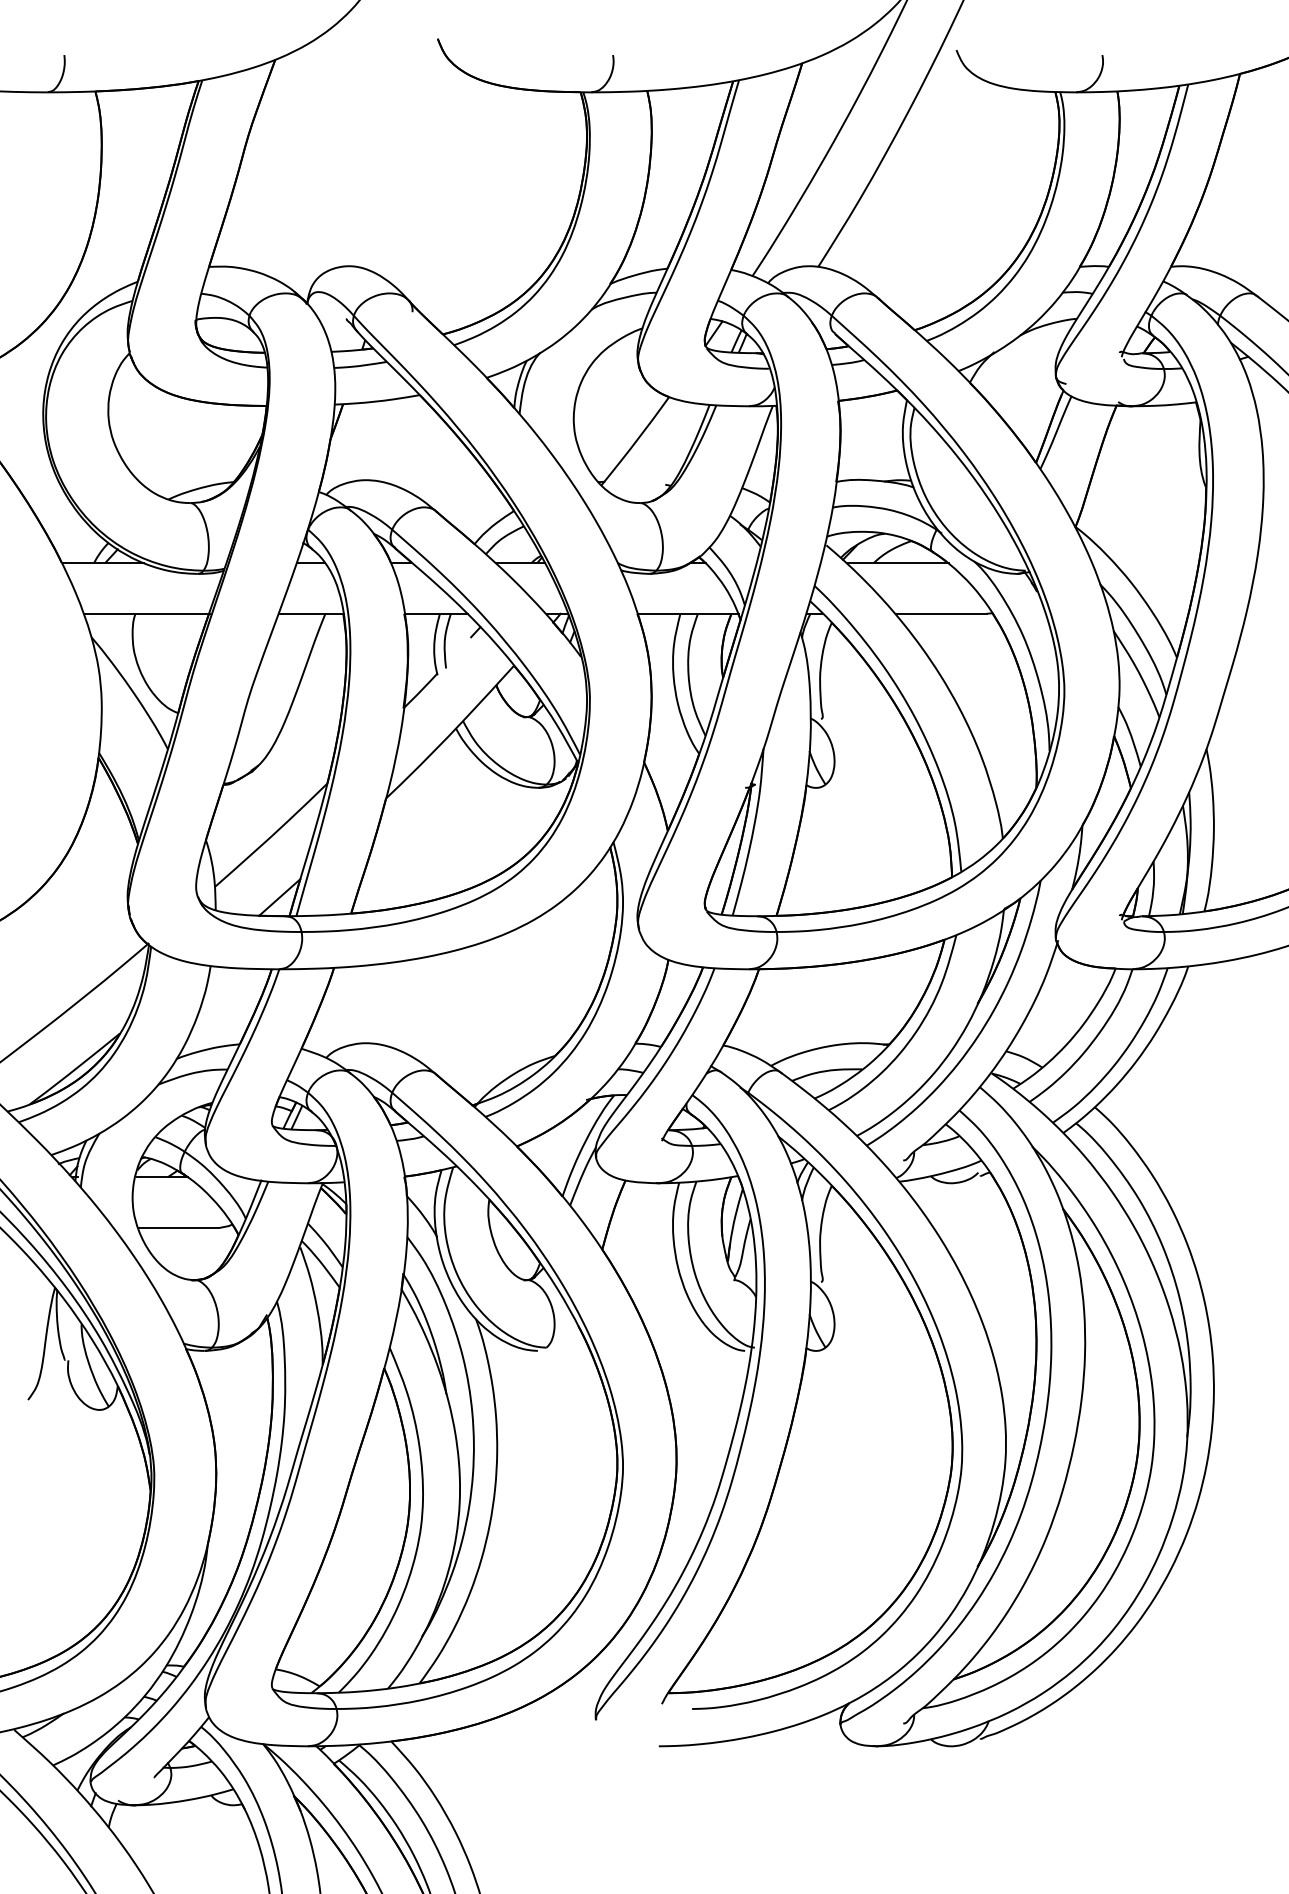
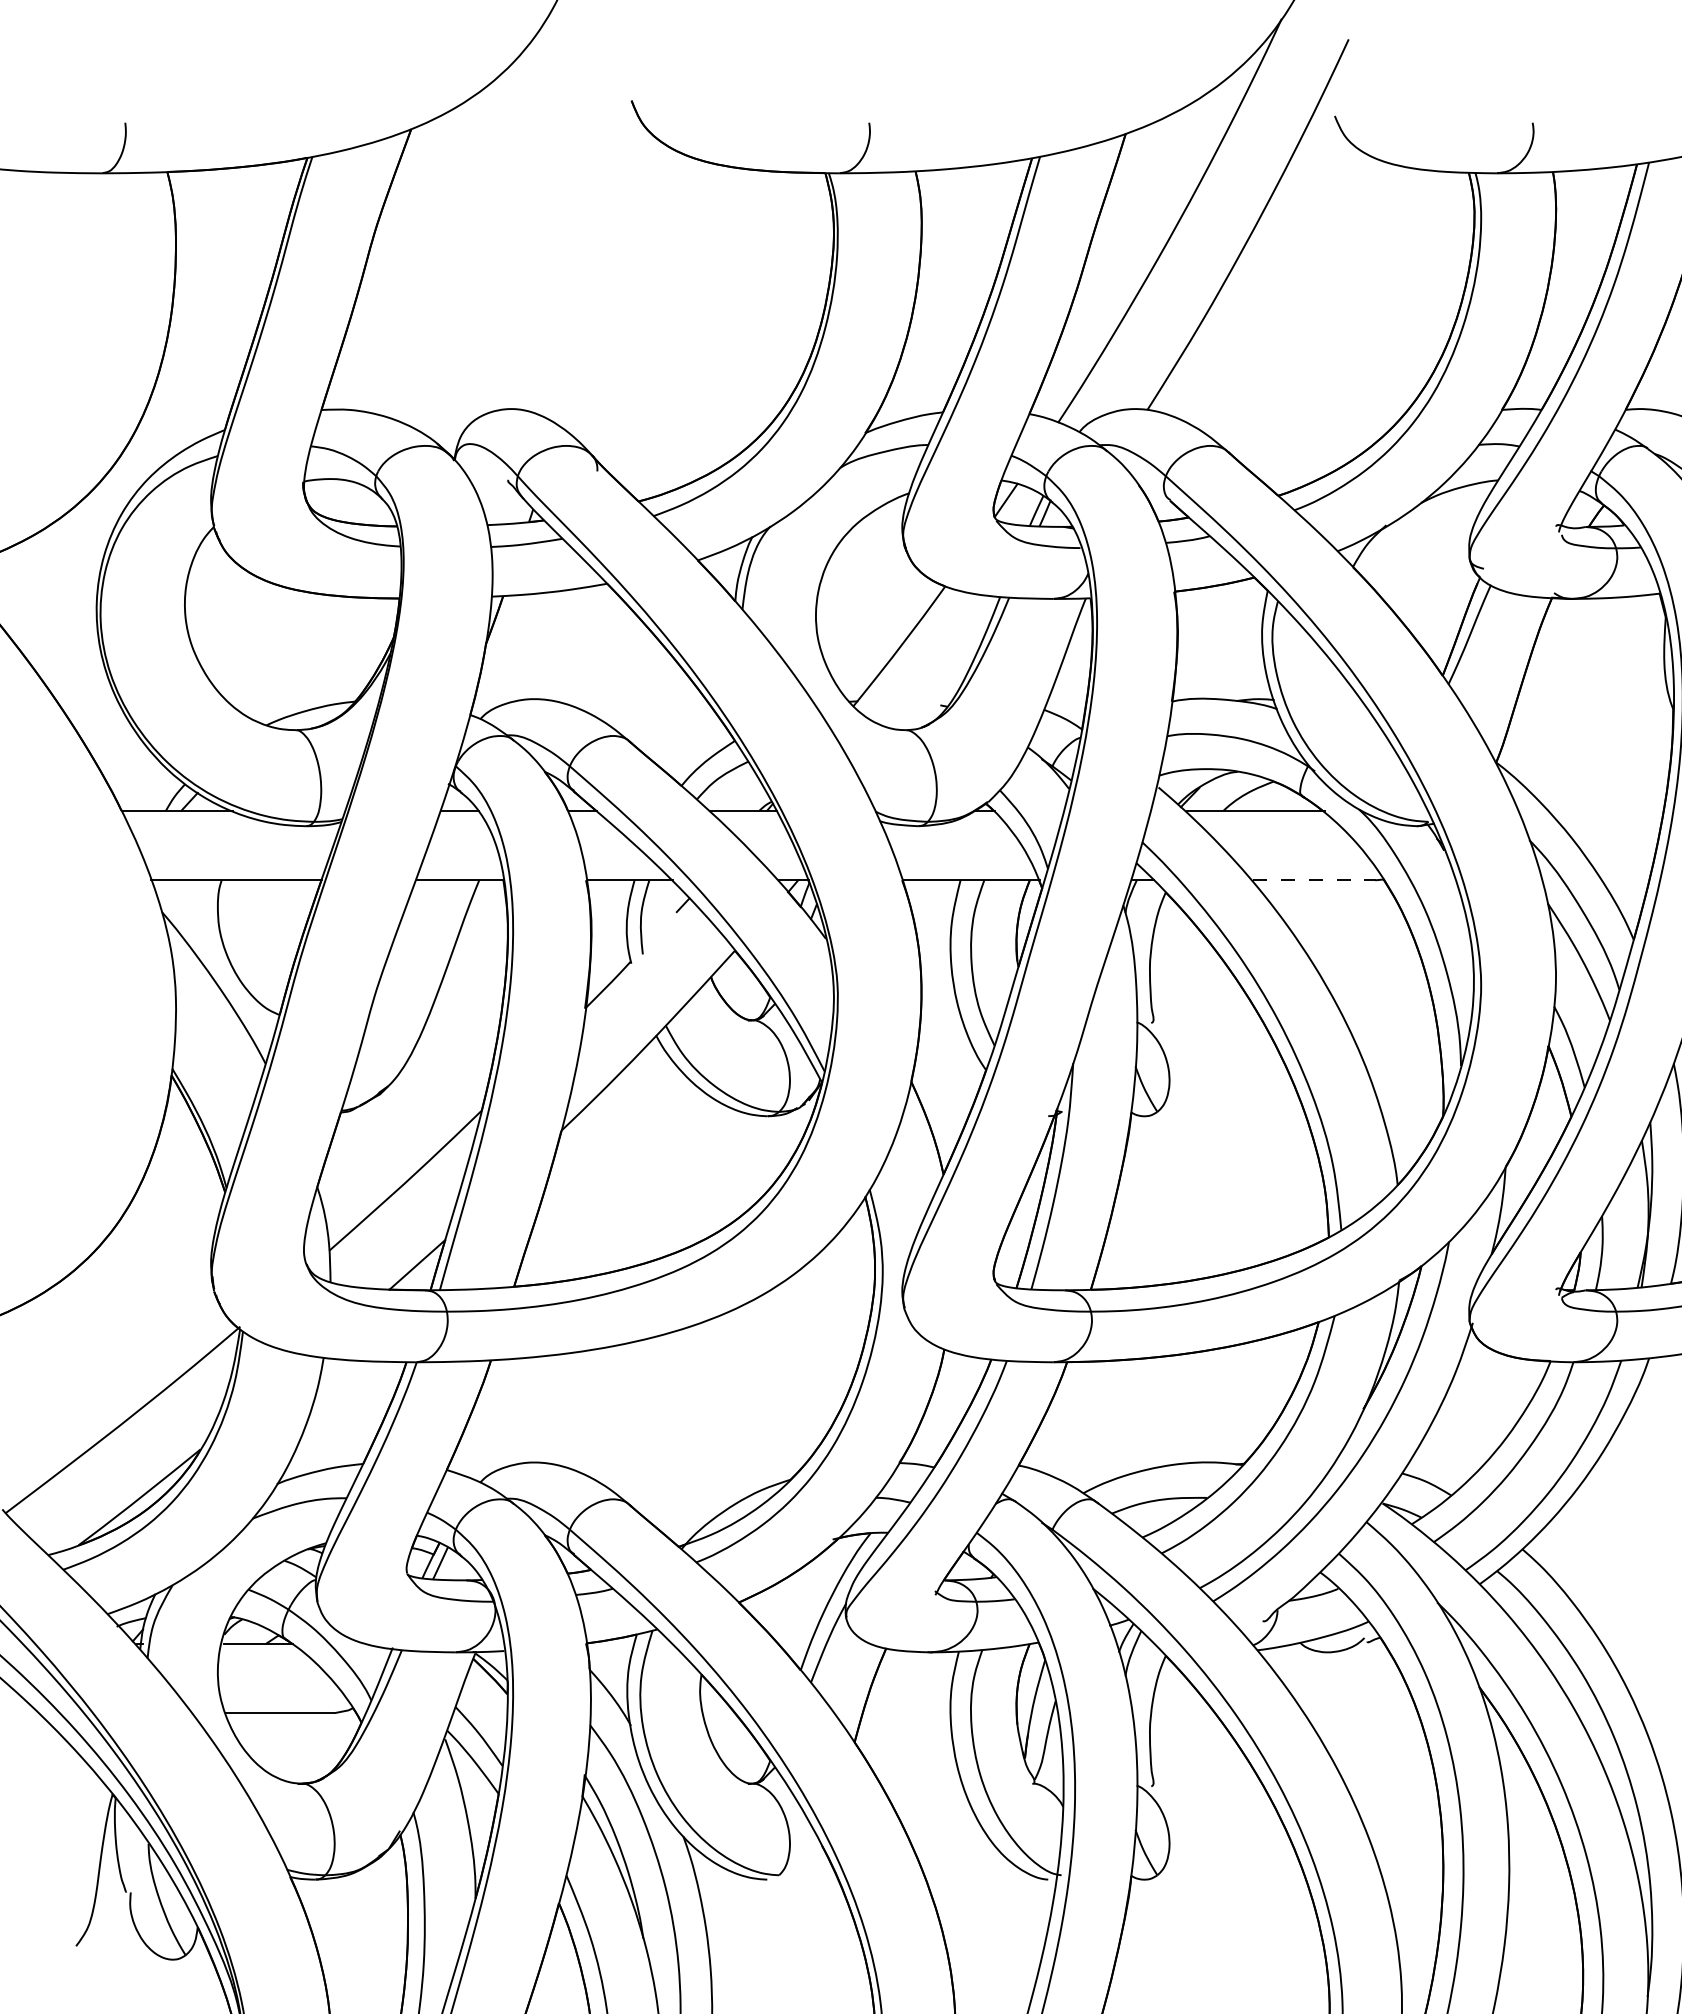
line: (942, 613) -> (1315, 879), solid -> dashed

